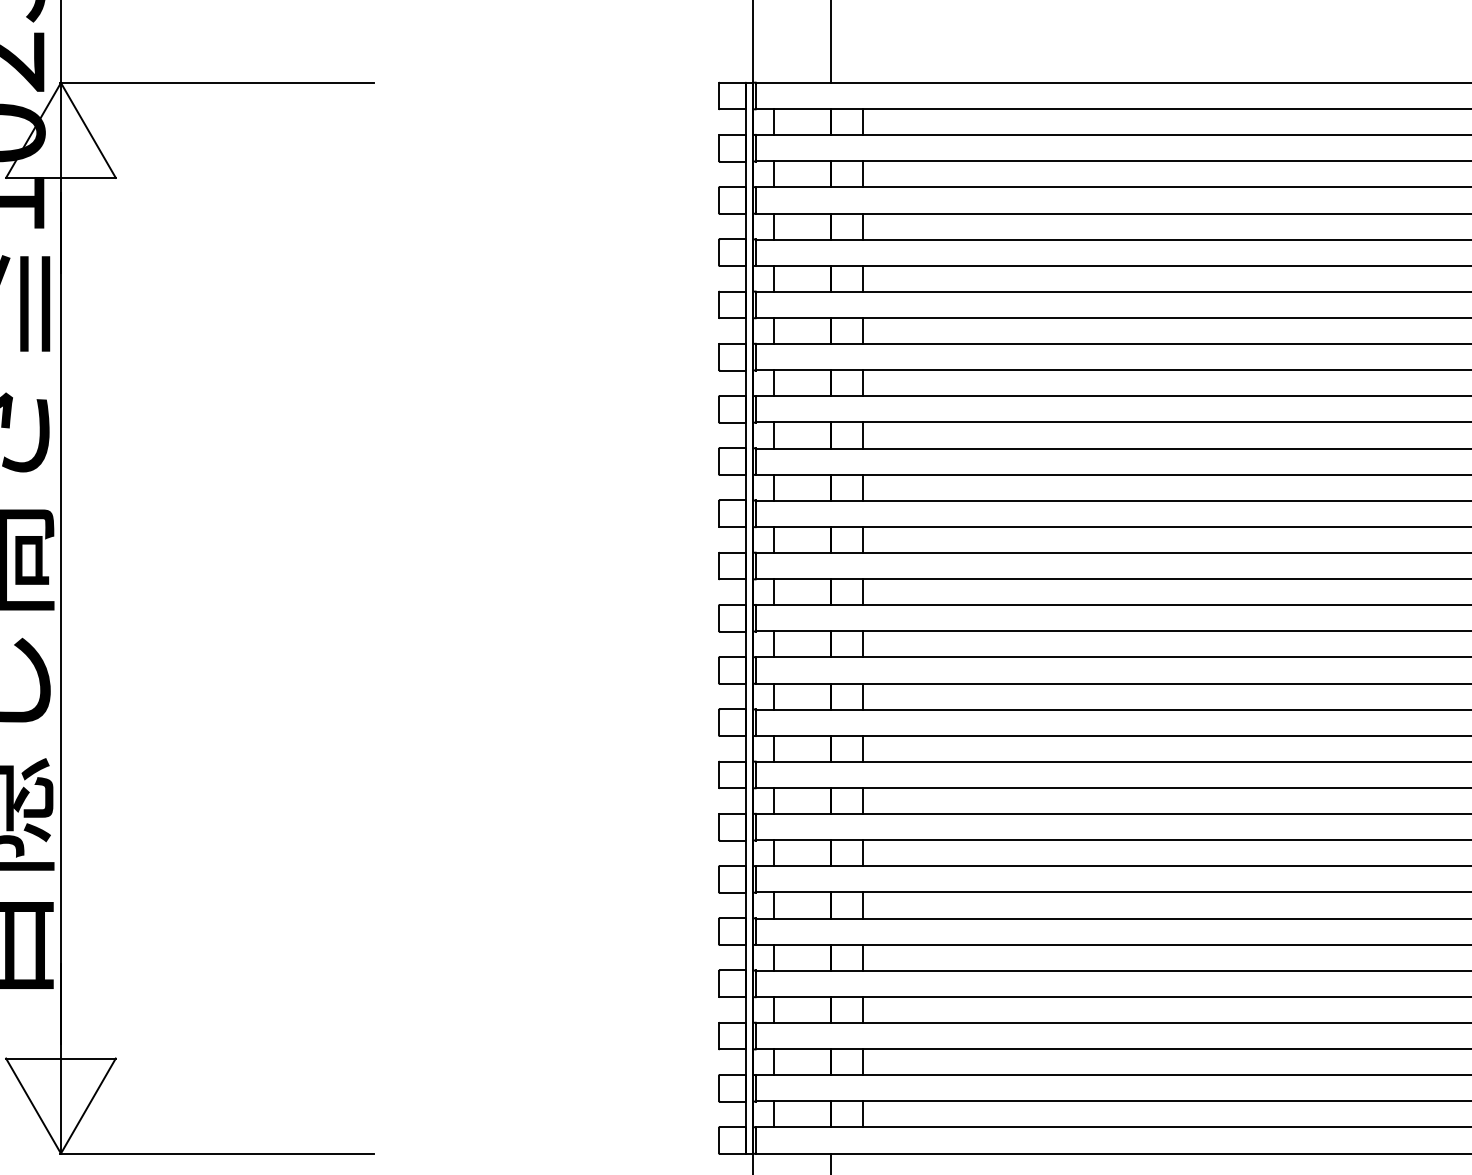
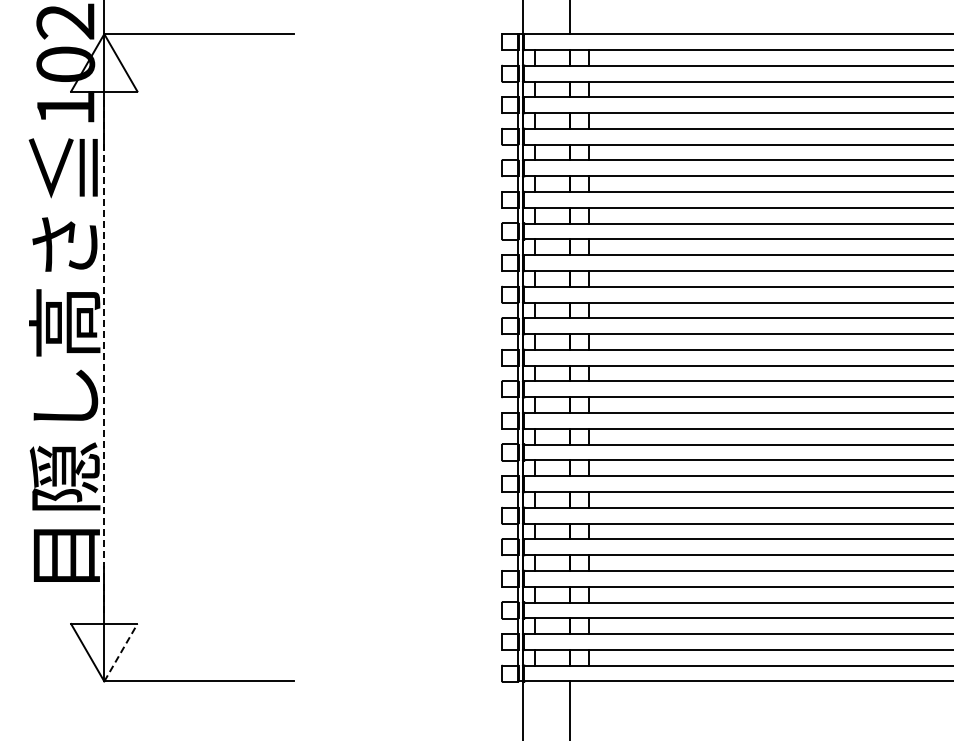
line: (61, 619) -> (104, 358), solid -> dashed
line: (89, 1105) -> (121, 652), solid -> dashed

